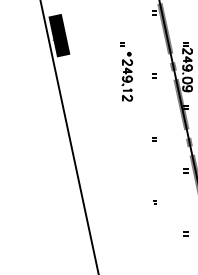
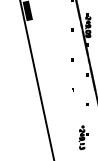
part: (126, 70) -> (59, 27), removed

